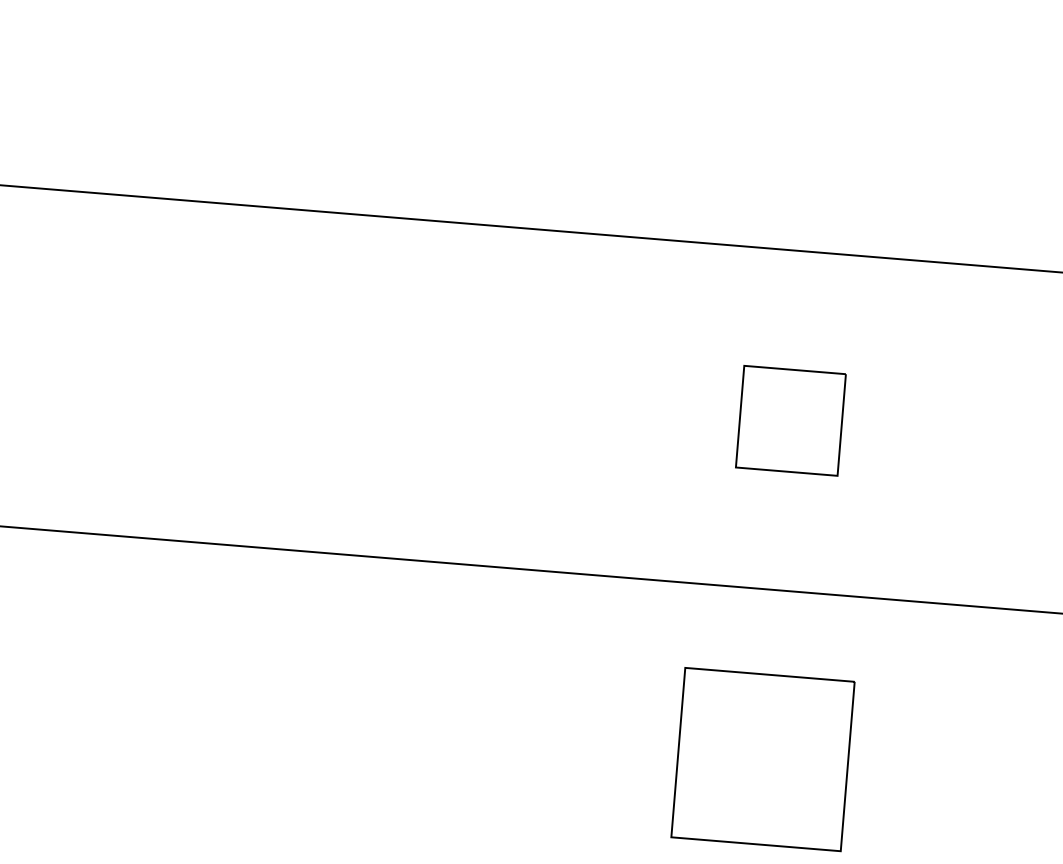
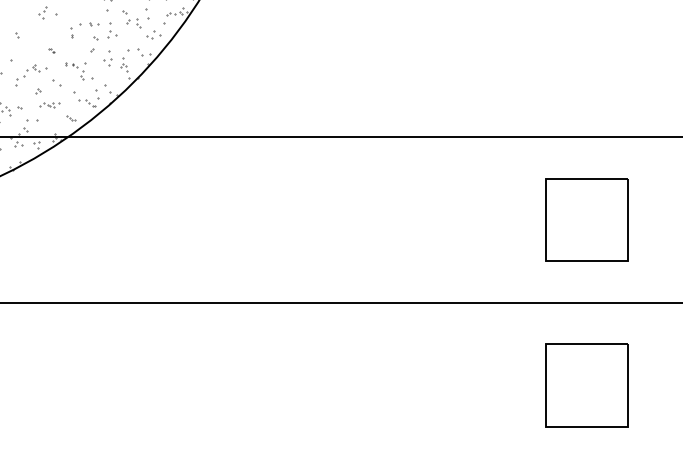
part: (790, 419) -> (586, 219), size x1.67

